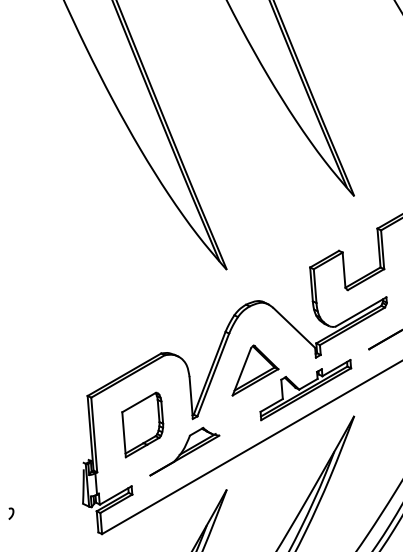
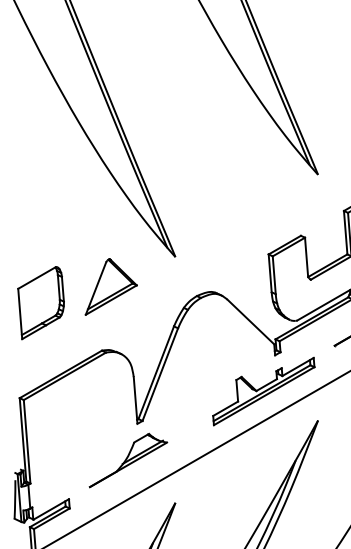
part: (255, 370) -> (111, 286), moved
part: (142, 424) -> (40, 302), moved

